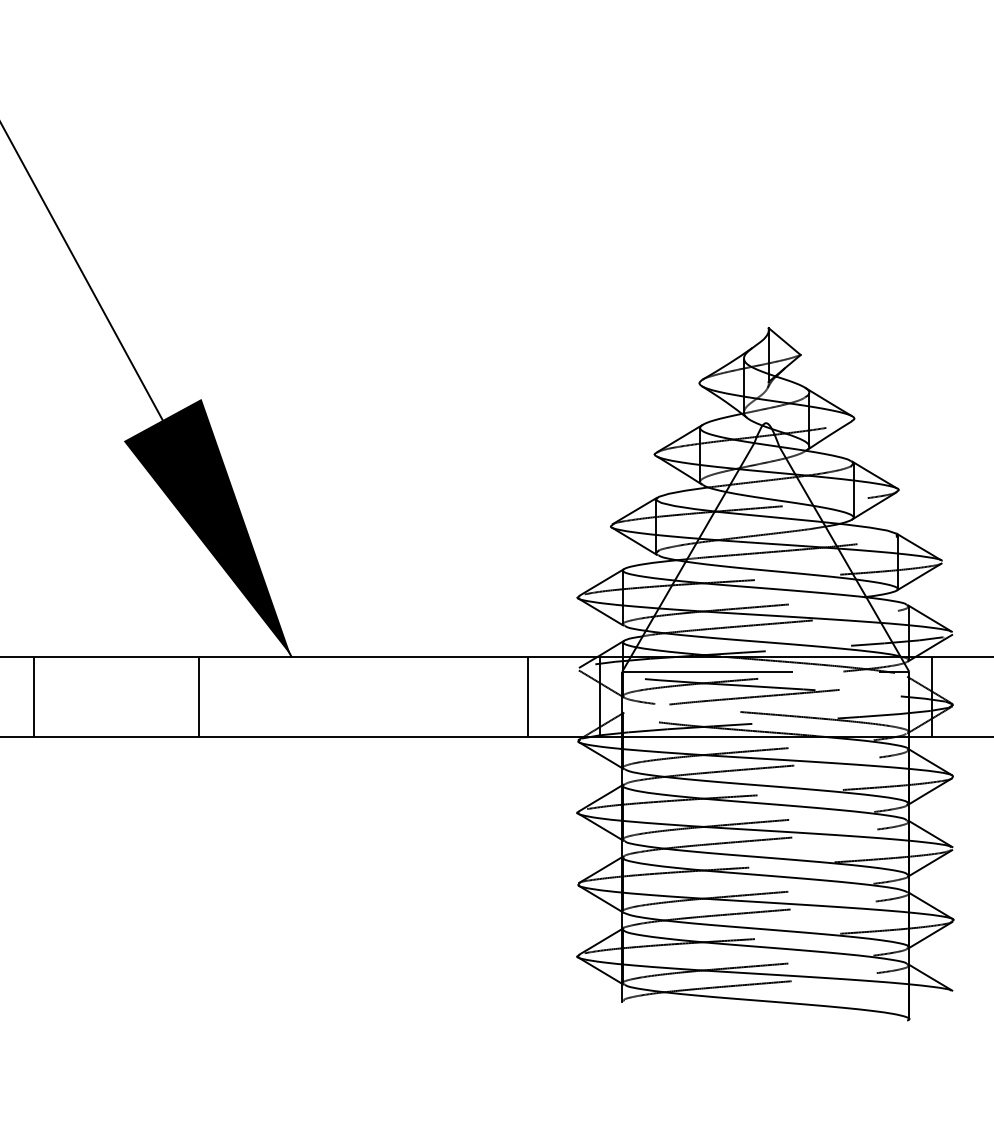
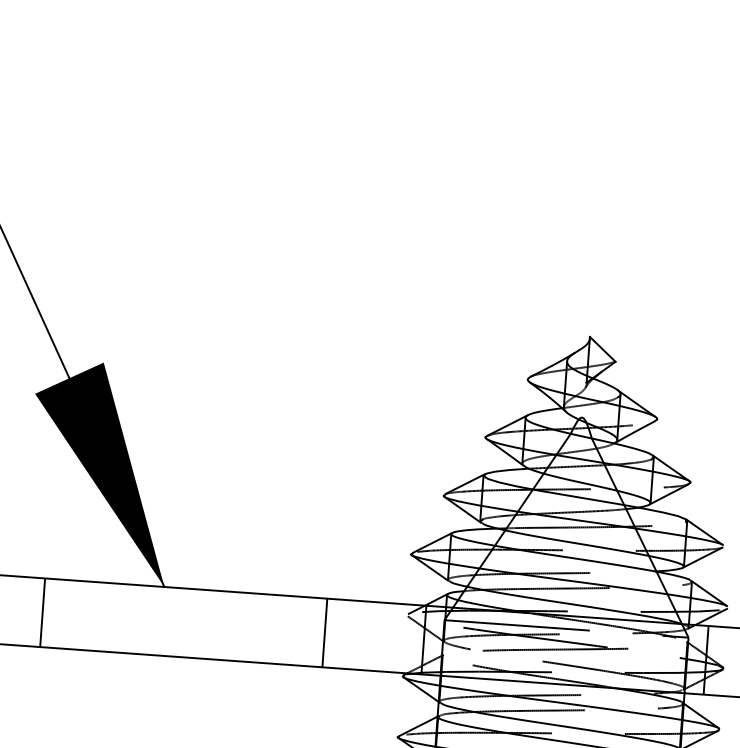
line: (199, 696) -> (43, 612), moved
line: (528, 696) -> (325, 632), moved

